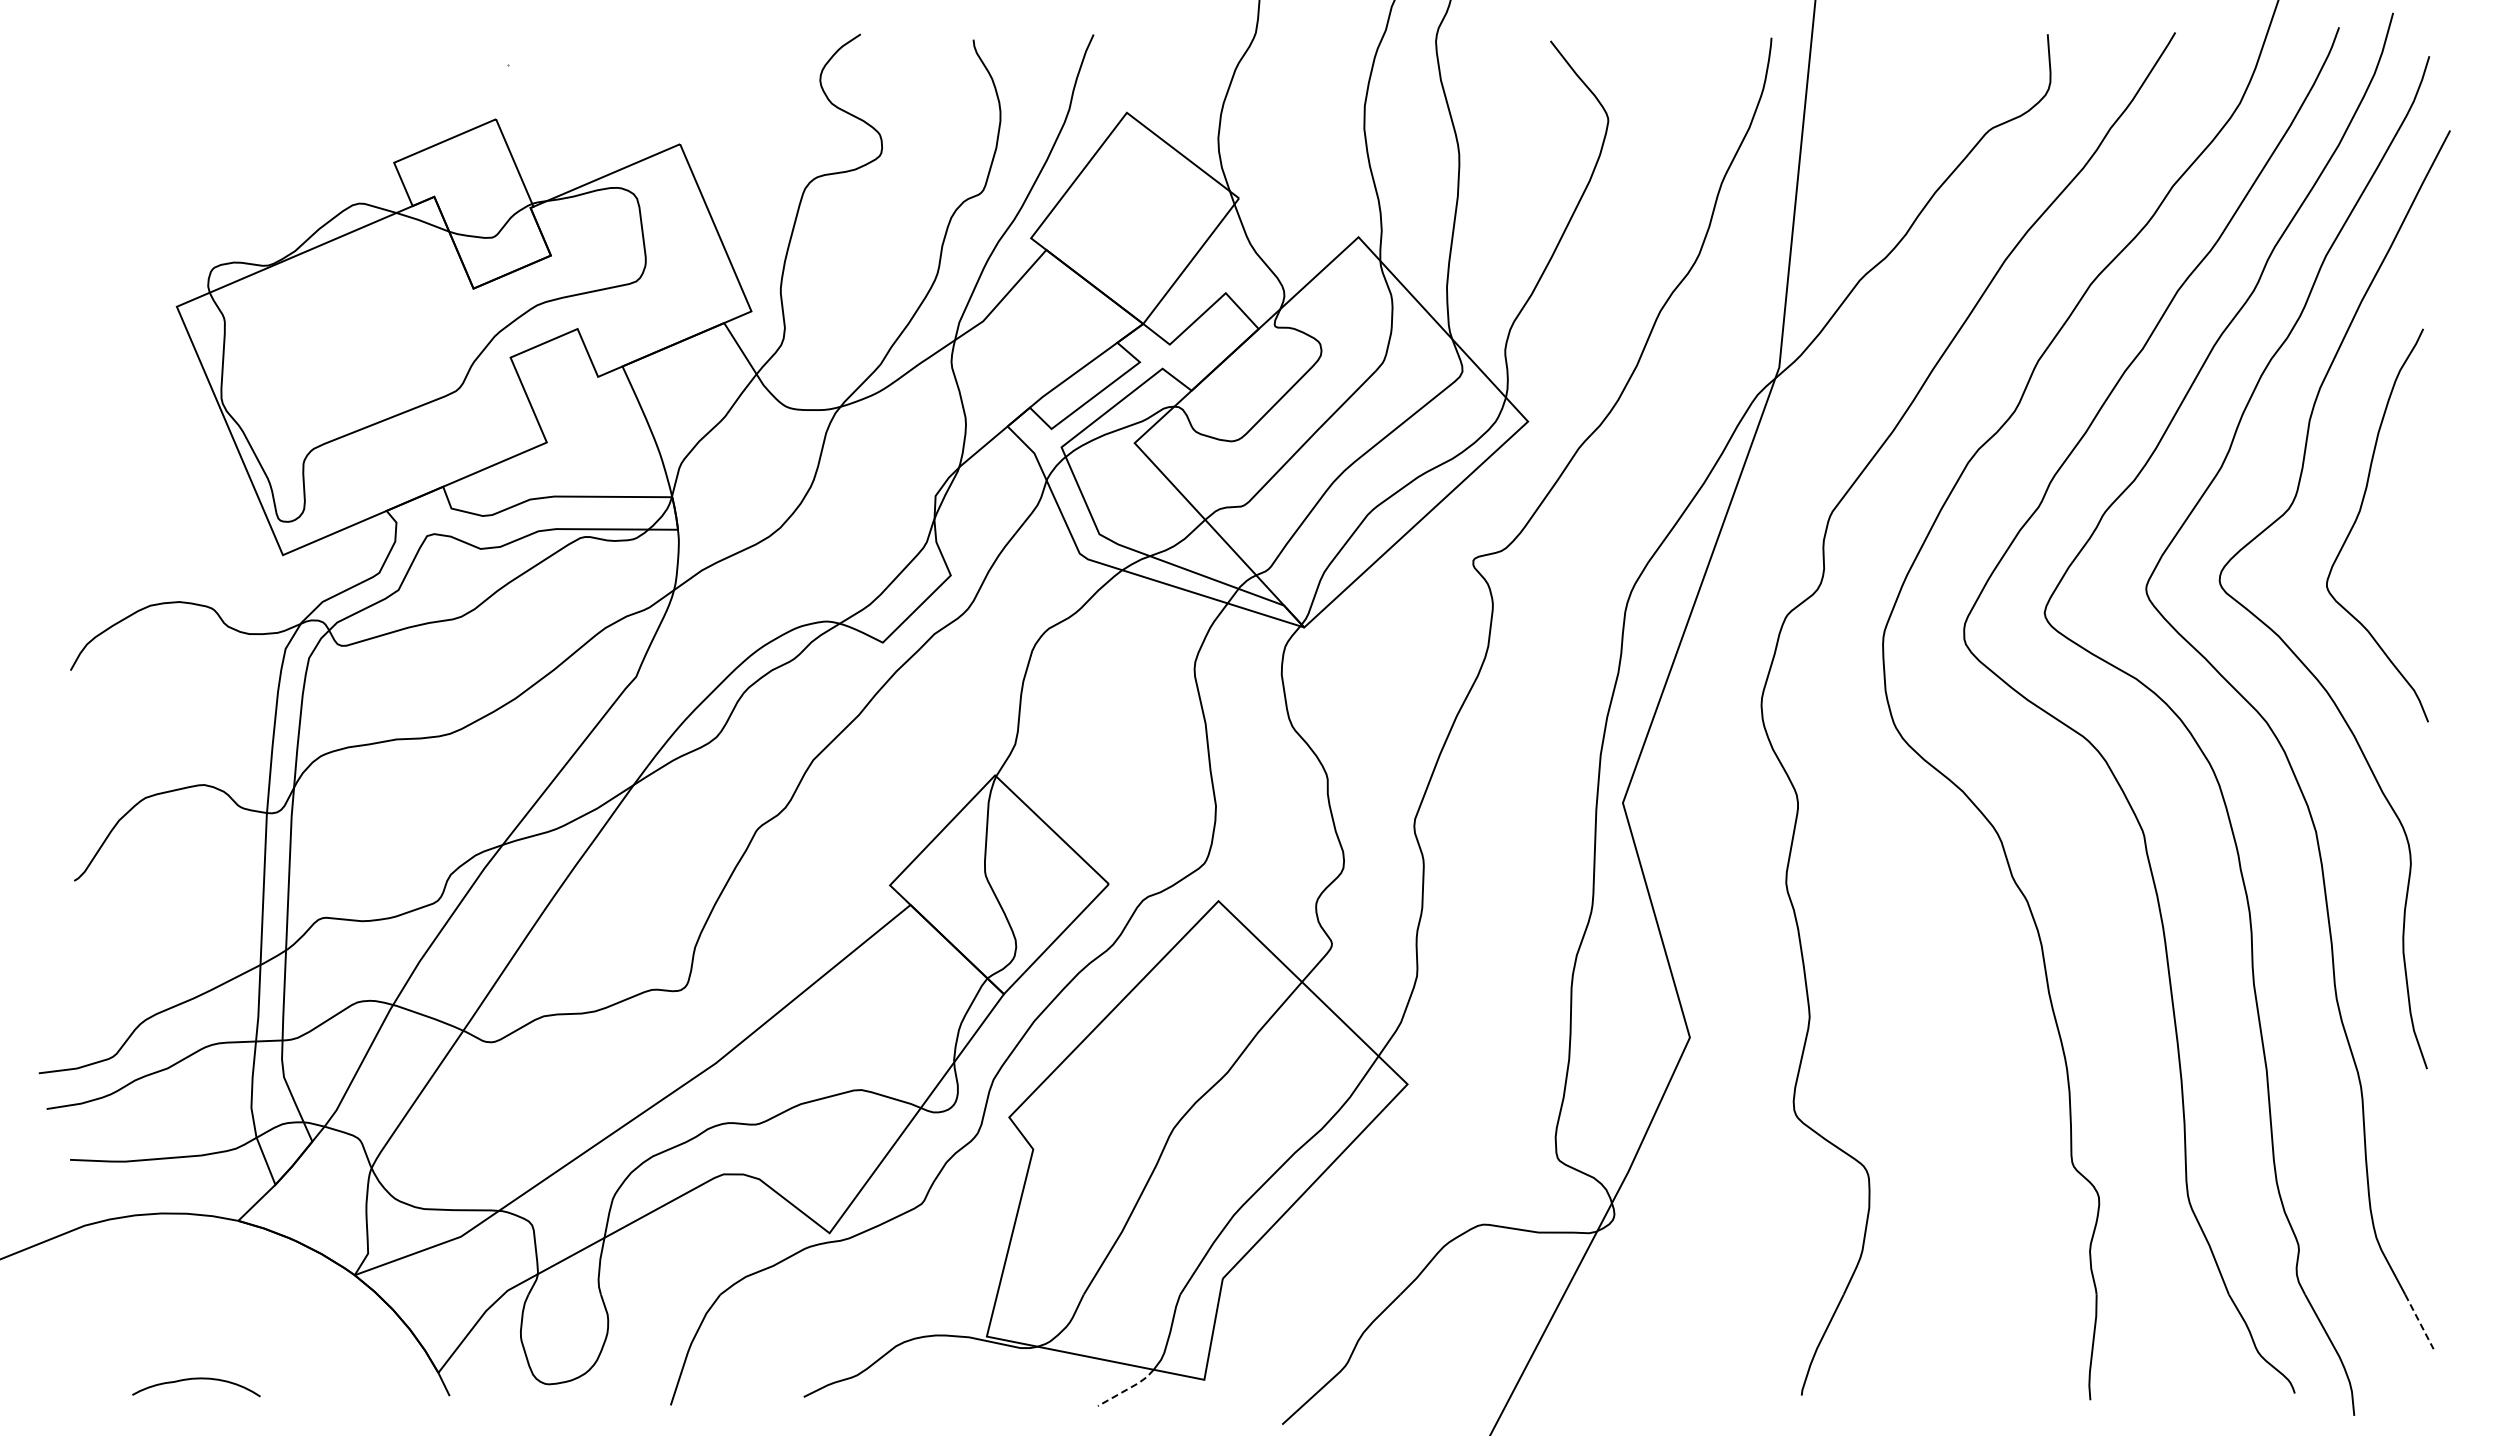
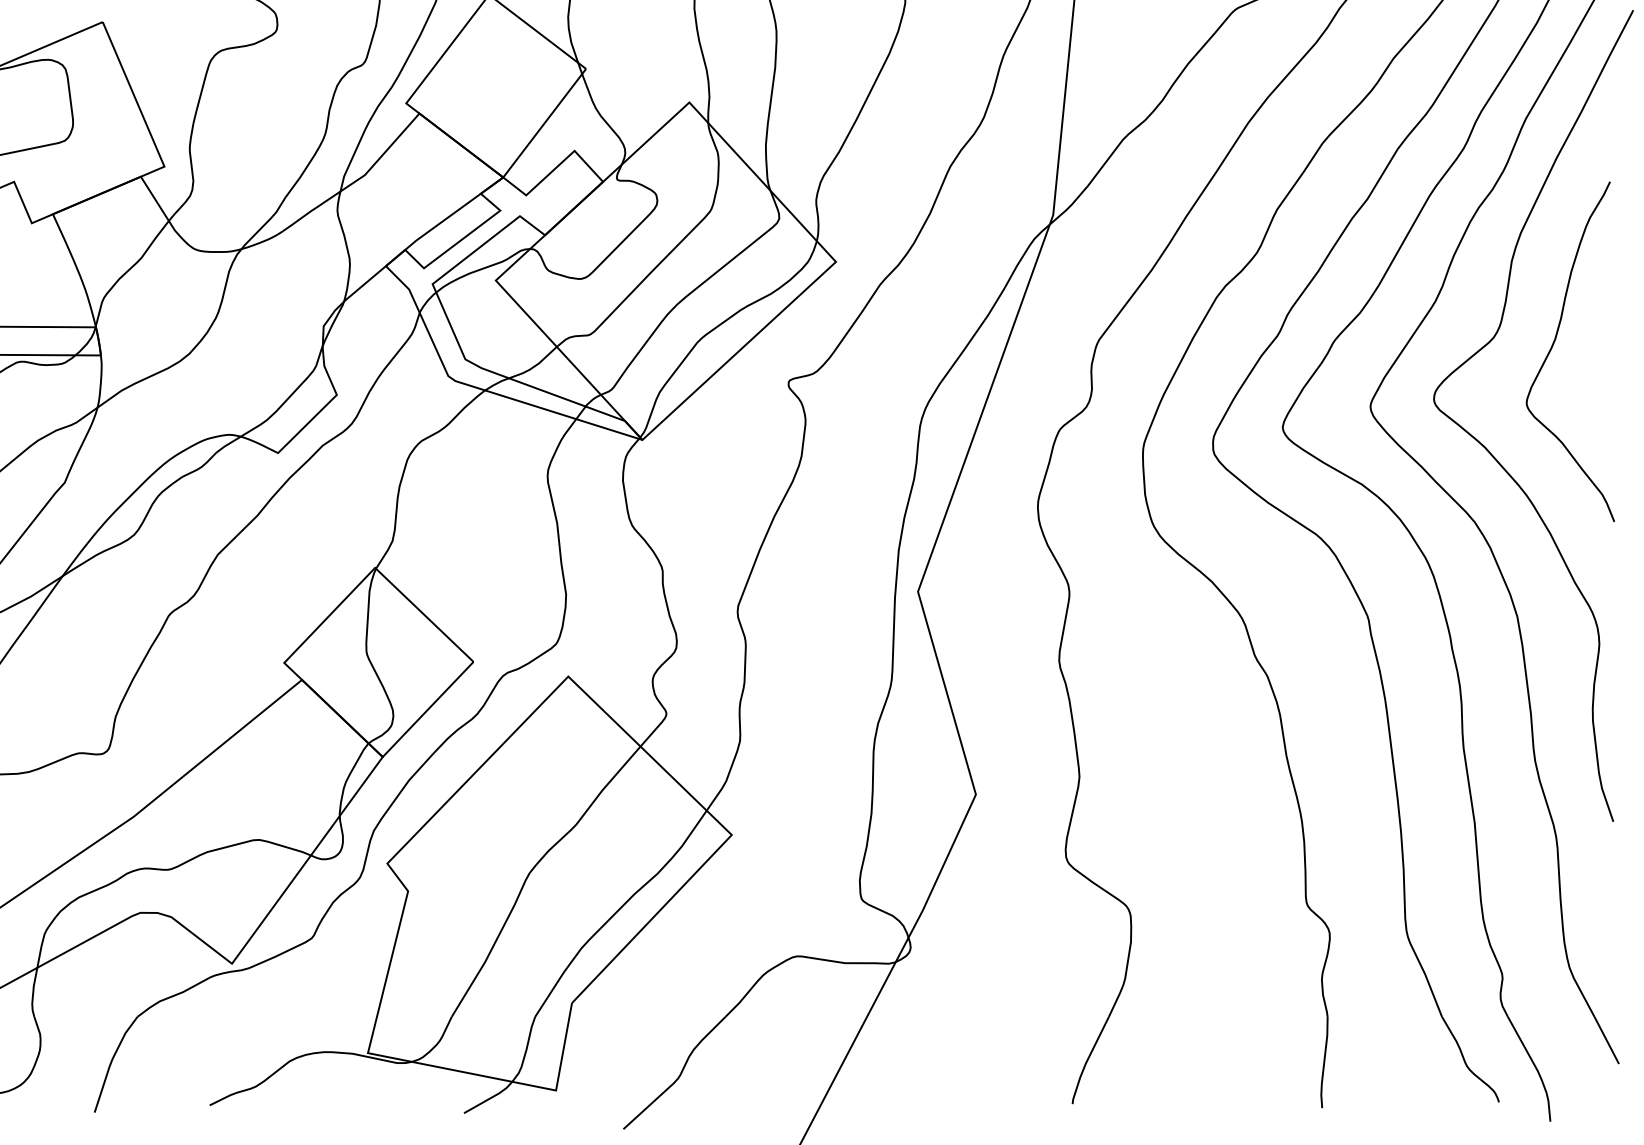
line: (2419, 1321) -> (1606, 1040), dashed -> solid
line: (1128, 1388) -> (490, 1098), dashed -> solid

